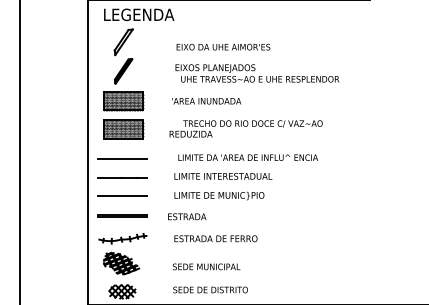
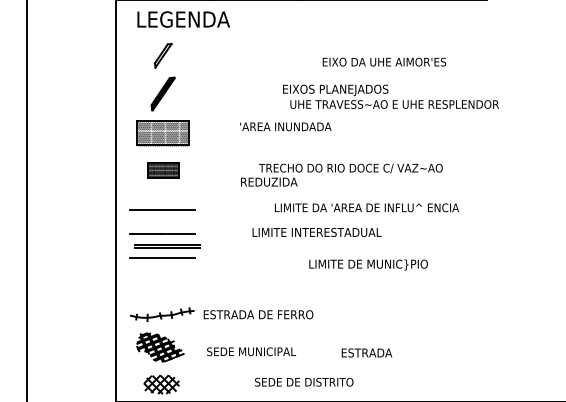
part: (123, 42) -> (163, 55), size x0.7
text: (223, 46) -> (384, 61), moved
text: (257, 73) -> (391, 96), moved
text: (206, 101) -> (285, 127), moved
text: (245, 128) -> (341, 174), moved
part: (123, 129) -> (163, 170), size x0.6
text: (247, 157) -> (366, 207), moved
text: (223, 176) -> (317, 232), moved
text: (219, 195) -> (368, 264), moved
line: (122, 215) -> (166, 245), moved
text: (187, 216) -> (367, 352), moved
text: (215, 238) -> (257, 314), moved
text: (206, 266) -> (251, 351), moved
text: (210, 289) -> (304, 381), moved

